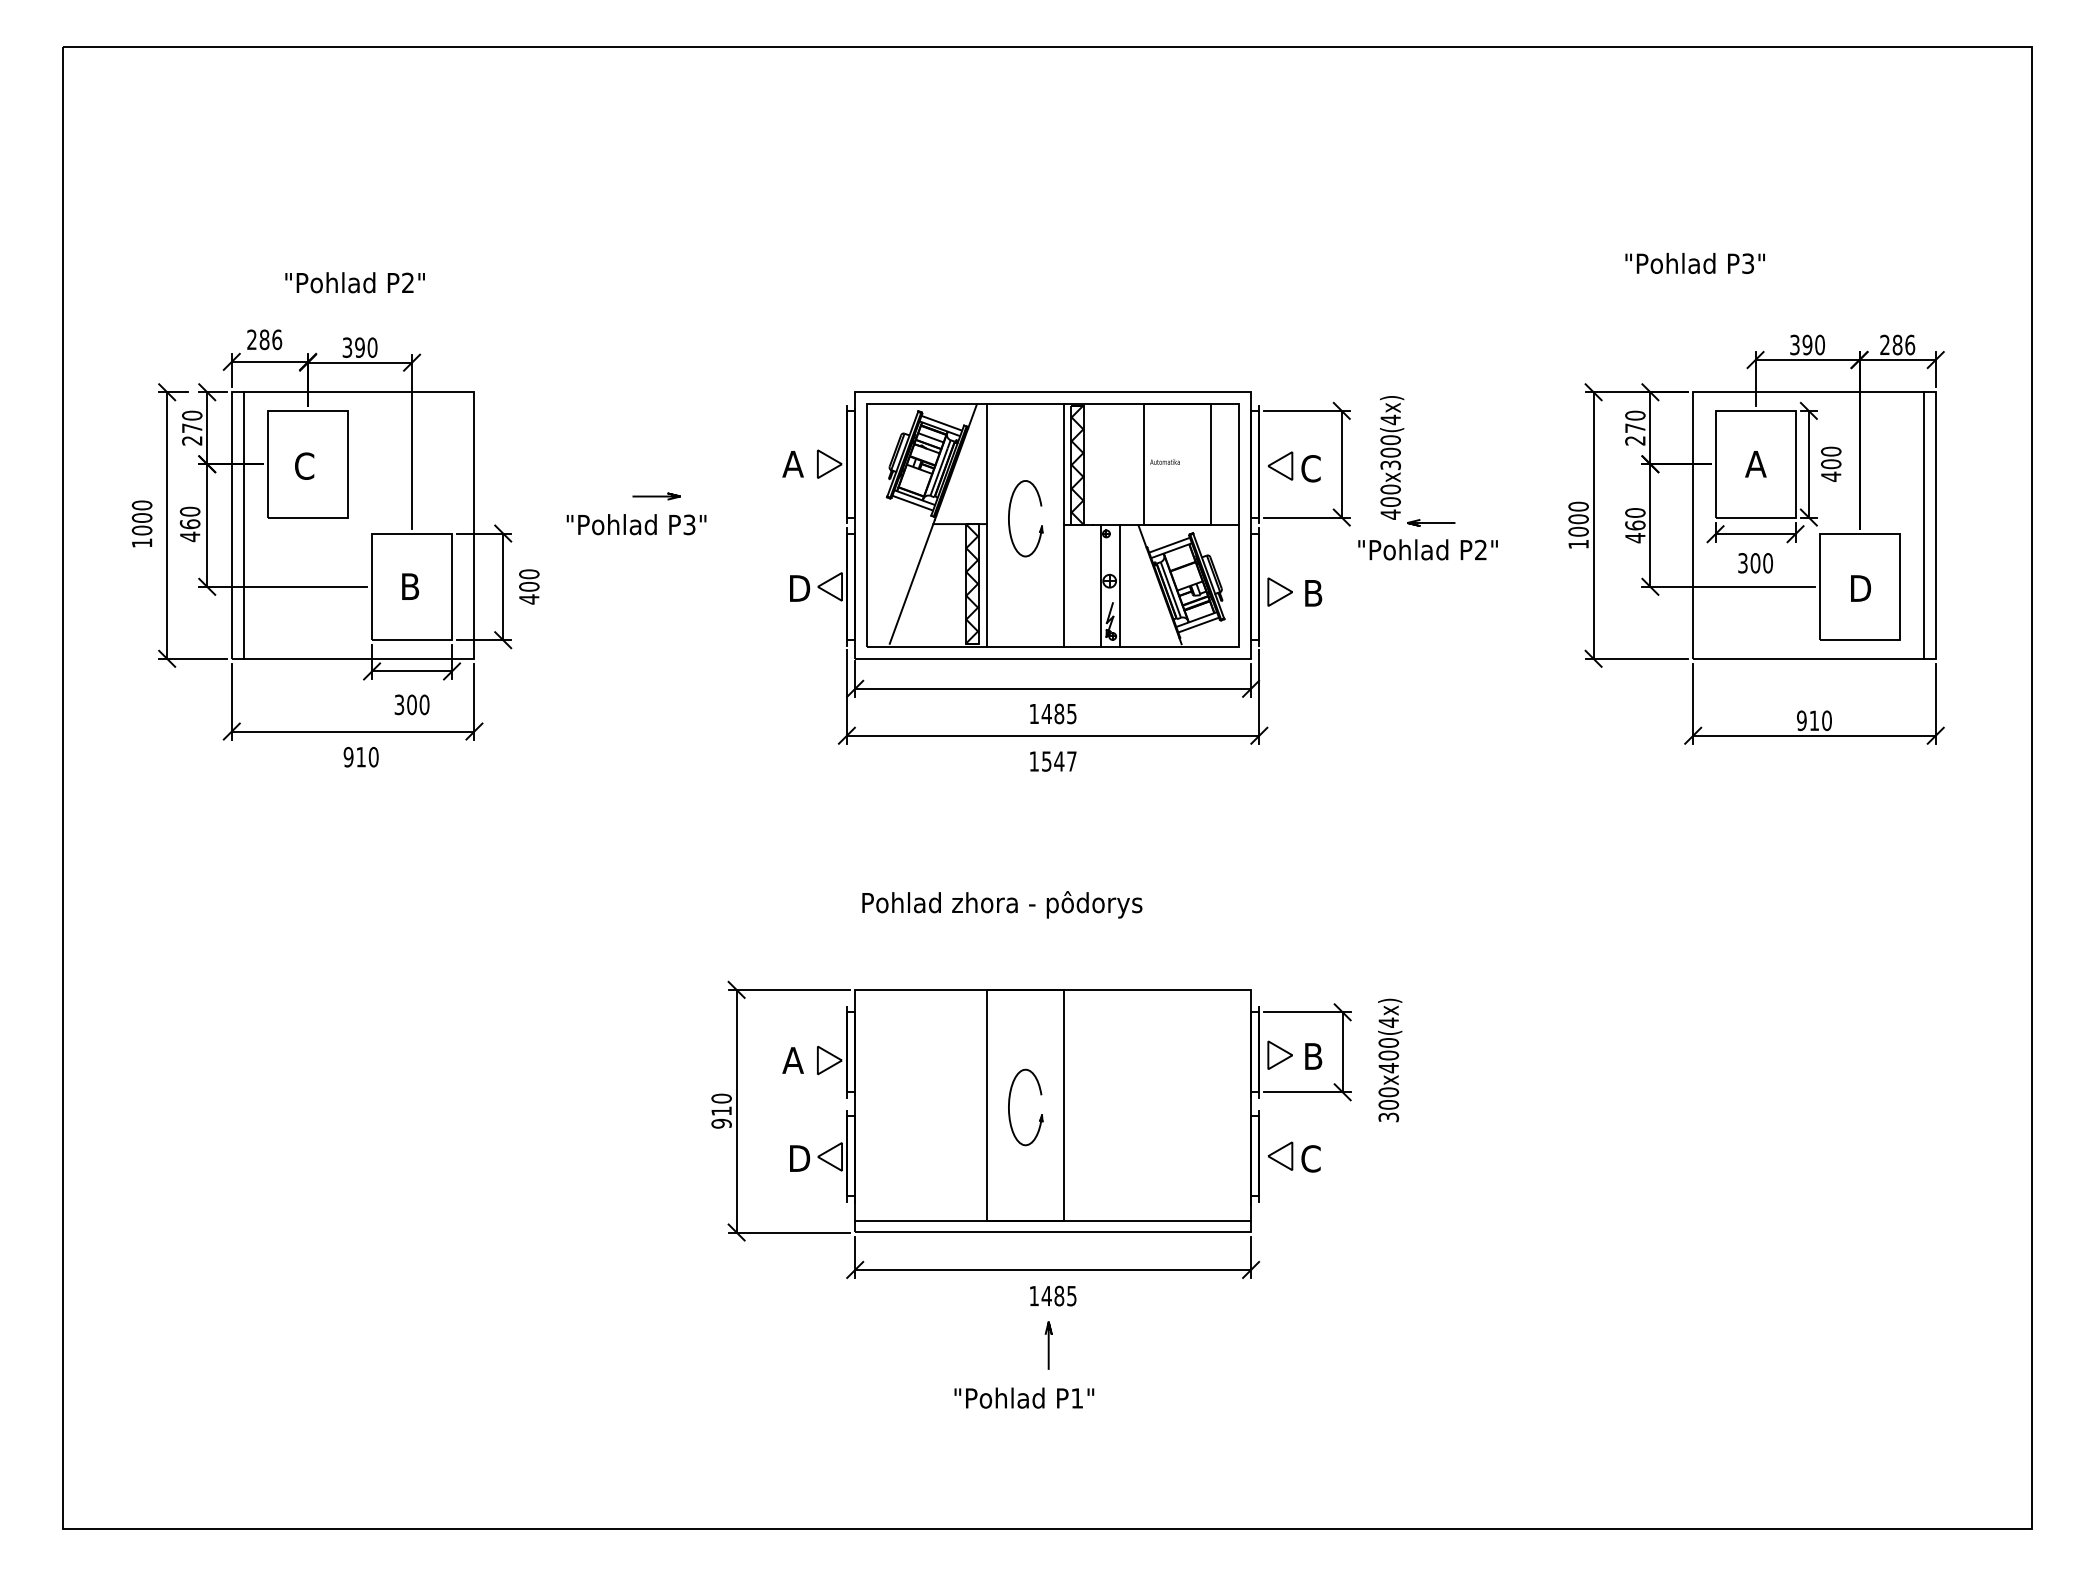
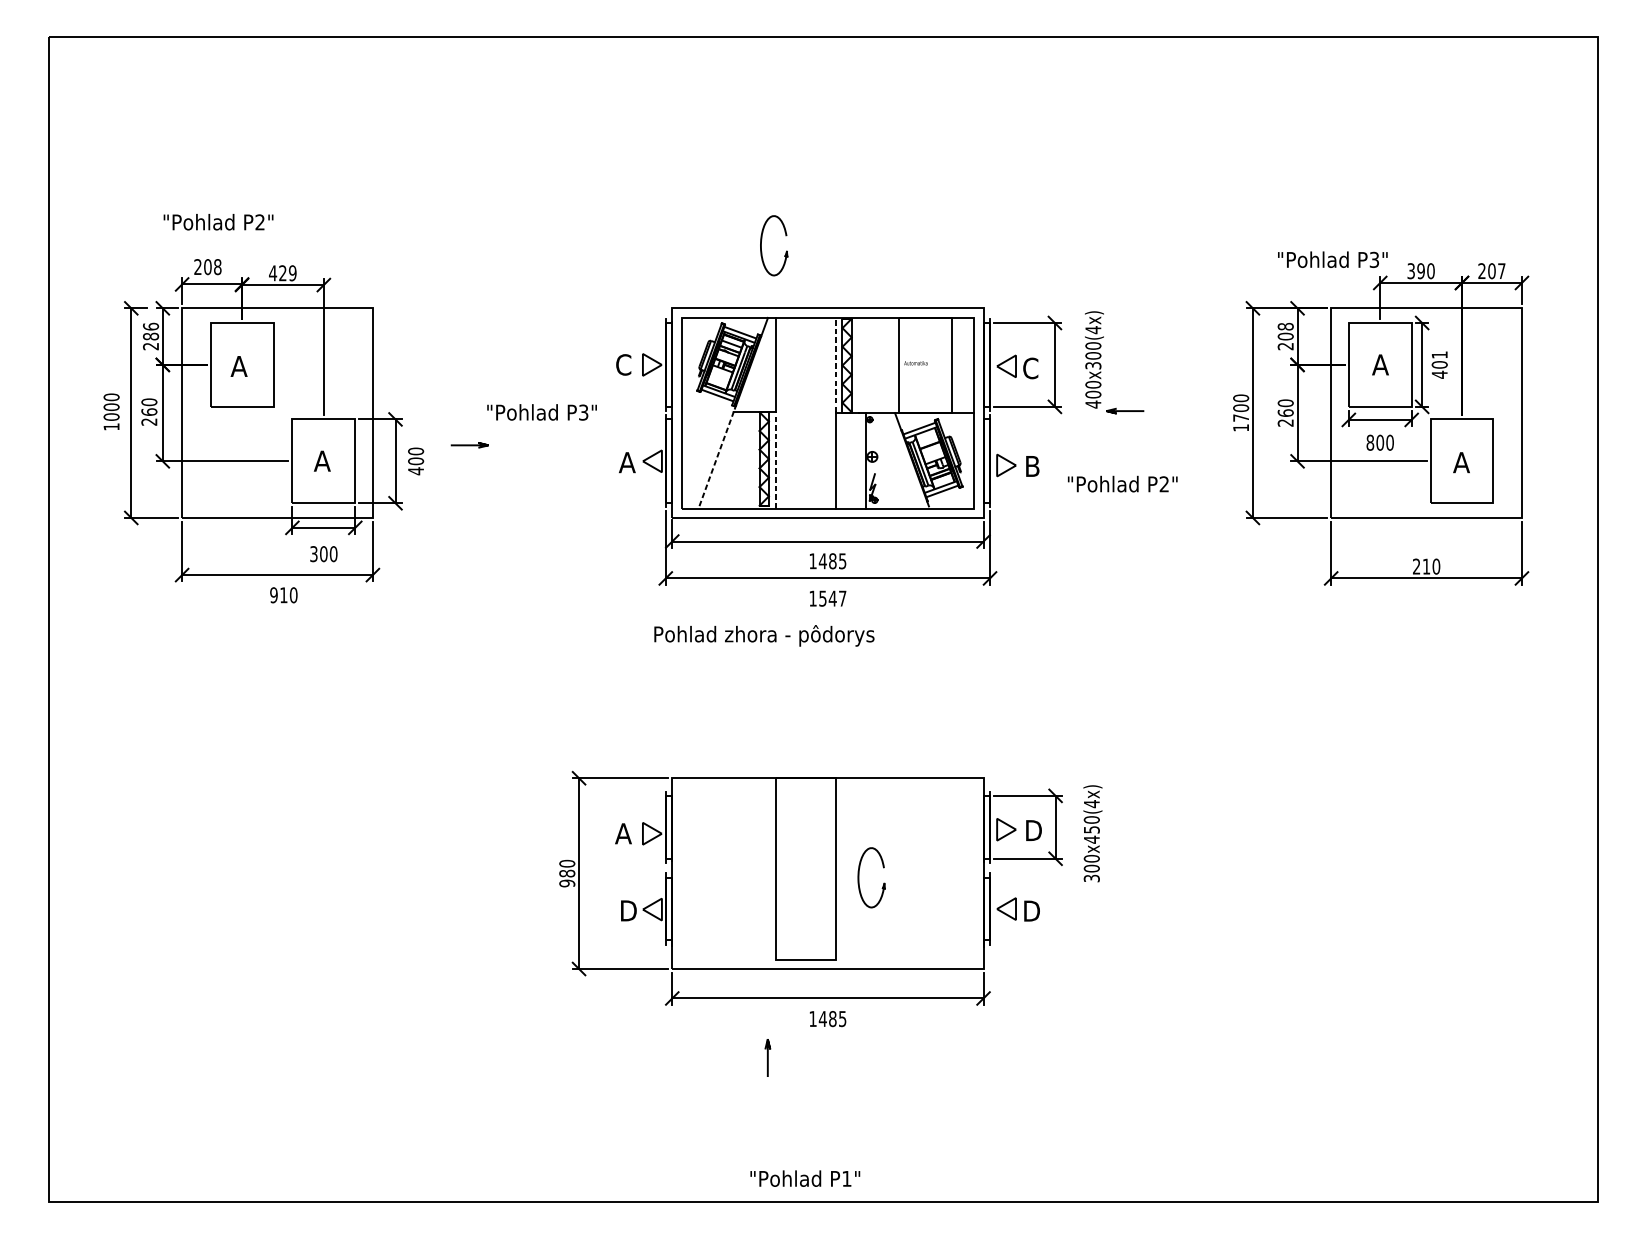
text: (1694, 263) -> (1332, 259), moved
text: (354, 282) -> (218, 222), moved
text: (270, 339) -> (212, 266), 286 -> 208
text: (1903, 344) -> (1496, 270), 286 -> 207
text: (359, 347) -> (282, 273), 390 -> 429
text: (192, 421) -> (151, 331), 270 -> 286
text: (1635, 421) -> (1285, 331), 270 -> 208
text: (1831, 451) -> (1439, 354), 400 -> 401
text: (792, 463) -> (622, 364), A -> C
line: (1063, 464) -> (836, 365), solid -> dashed
text: (304, 465) -> (239, 365), C -> A
line: (656, 496) -> (469, 445), moved
part: (1009, 518) -> (761, 245), moved
text: (636, 524) -> (542, 412), moved
line: (243, 525) -> (191, 413), removed
line: (1923, 525) -> (1512, 413), removed
text: (1578, 531) -> (1241, 417), 1000 -> 1700
text: (189, 536) -> (148, 421), 460 -> 260
text: (1635, 538) -> (1285, 423), 460 -> 260
text: (1427, 549) -> (1122, 483), moved
text: (1742, 563) -> (1369, 442), 300 -> 800
line: (912, 581) -> (717, 457), solid -> dashed
line: (986, 585) -> (775, 460), solid -> dashed
line: (1119, 585) -> (880, 460), removed
text: (409, 586) -> (321, 461), B -> A
text: (798, 588) -> (627, 462), D -> A
text: (1859, 588) -> (1461, 462), D -> A
text: (1801, 720) -> (1416, 566), 910 -> 210
text: (1002, 904) -> (764, 635), moved
text: (1388, 1055) -> (1091, 829), 300x400(4x) -> 300x450(4x)
text: (1316, 1056) -> (1035, 830), B -> D
part: (1009, 1107) -> (858, 877), moved
text: (721, 1111) -> (567, 873), 910 -> 980
text: (1311, 1158) -> (1031, 910), C -> D
line: (1053, 1220) -> (828, 959), removed
line: (1048, 1345) -> (767, 1057), moved
text: (1024, 1397) -> (805, 1178), moved

